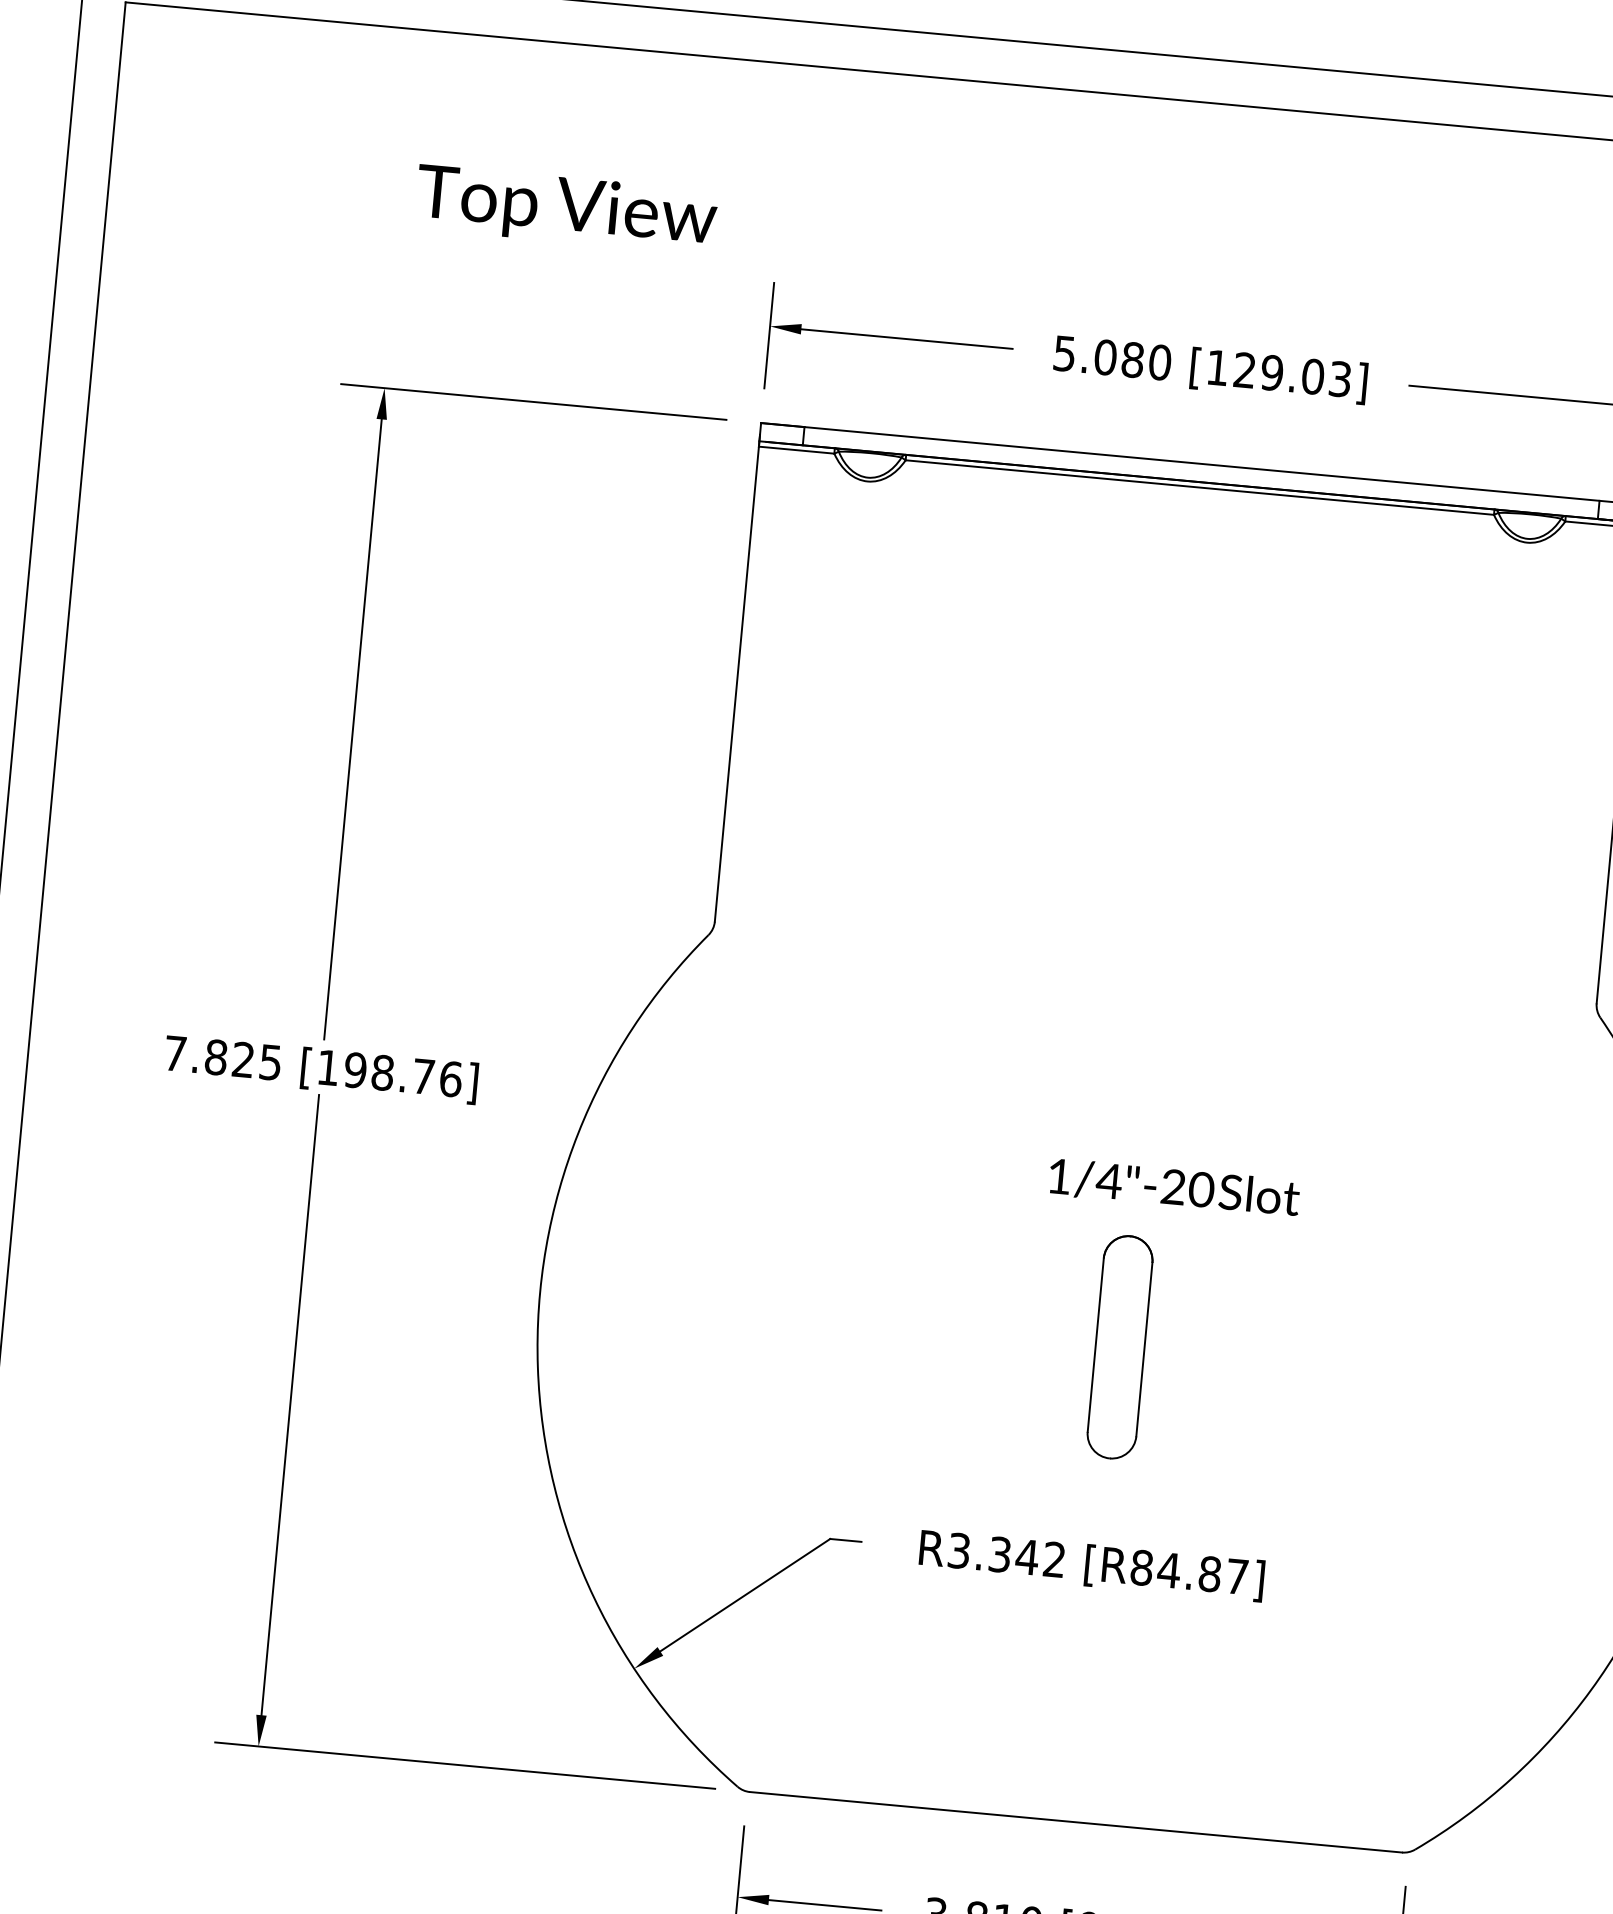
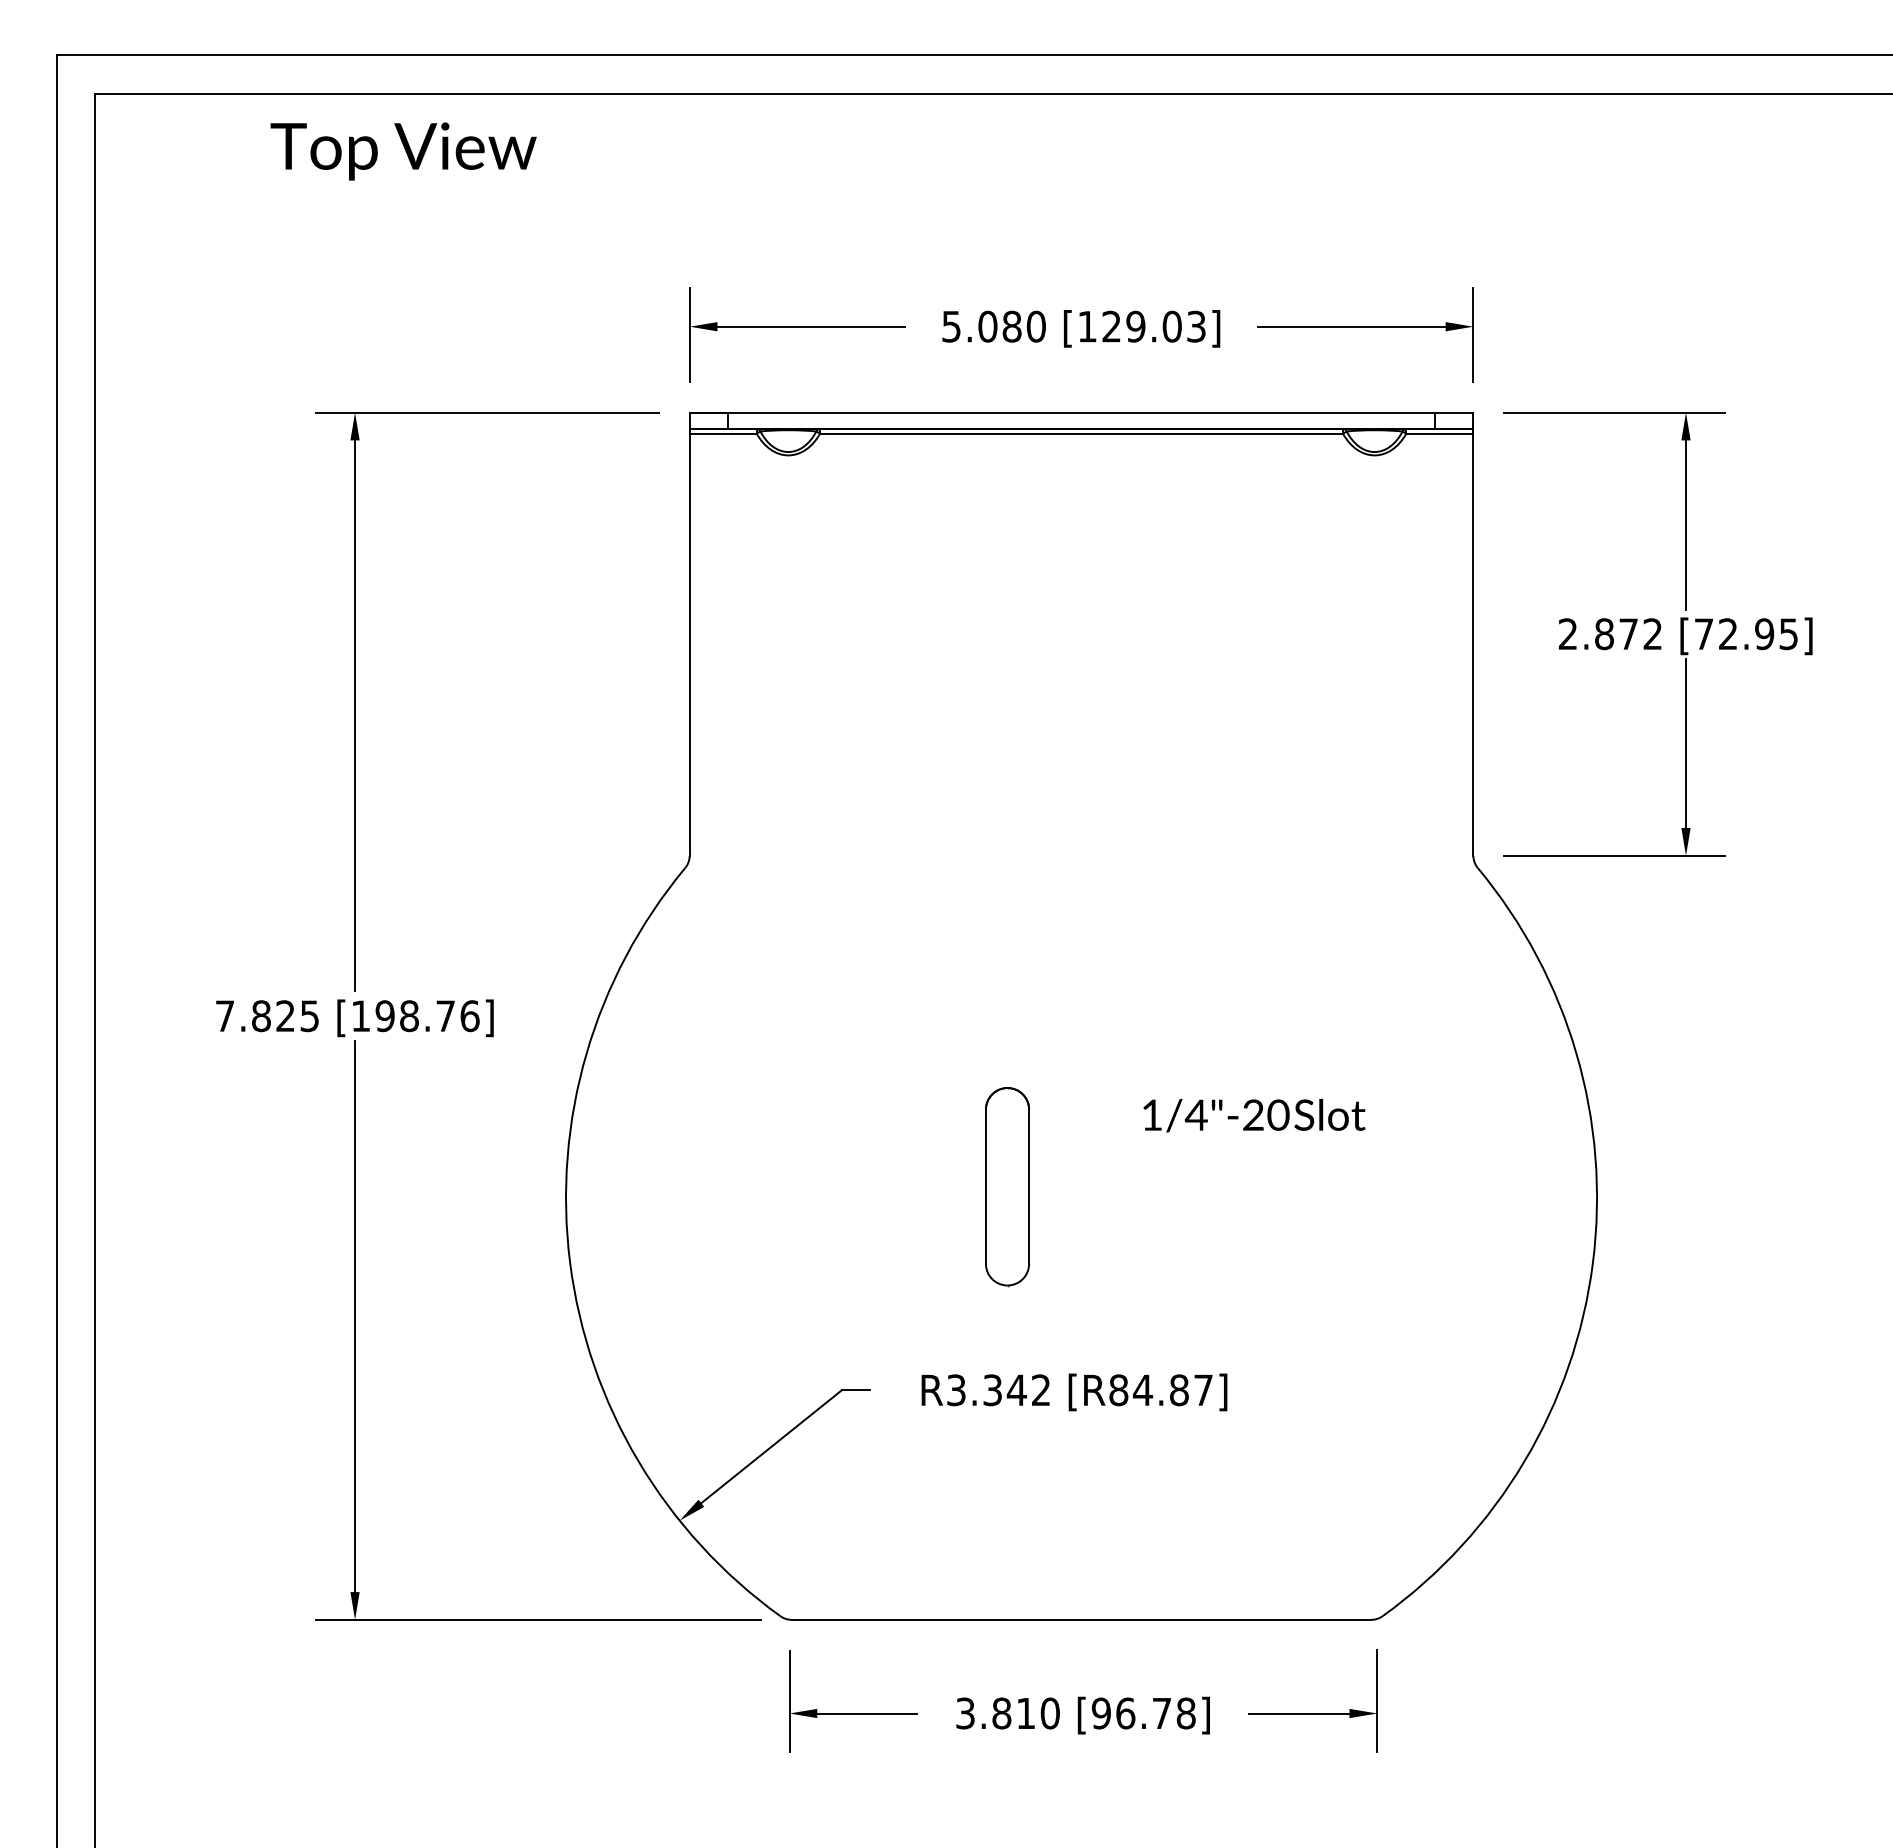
text: (566, 209) -> (403, 151), moved
text: (1174, 1187) -> (1254, 1115), moved
part: (1119, 1348) -> (1007, 1187), moved

